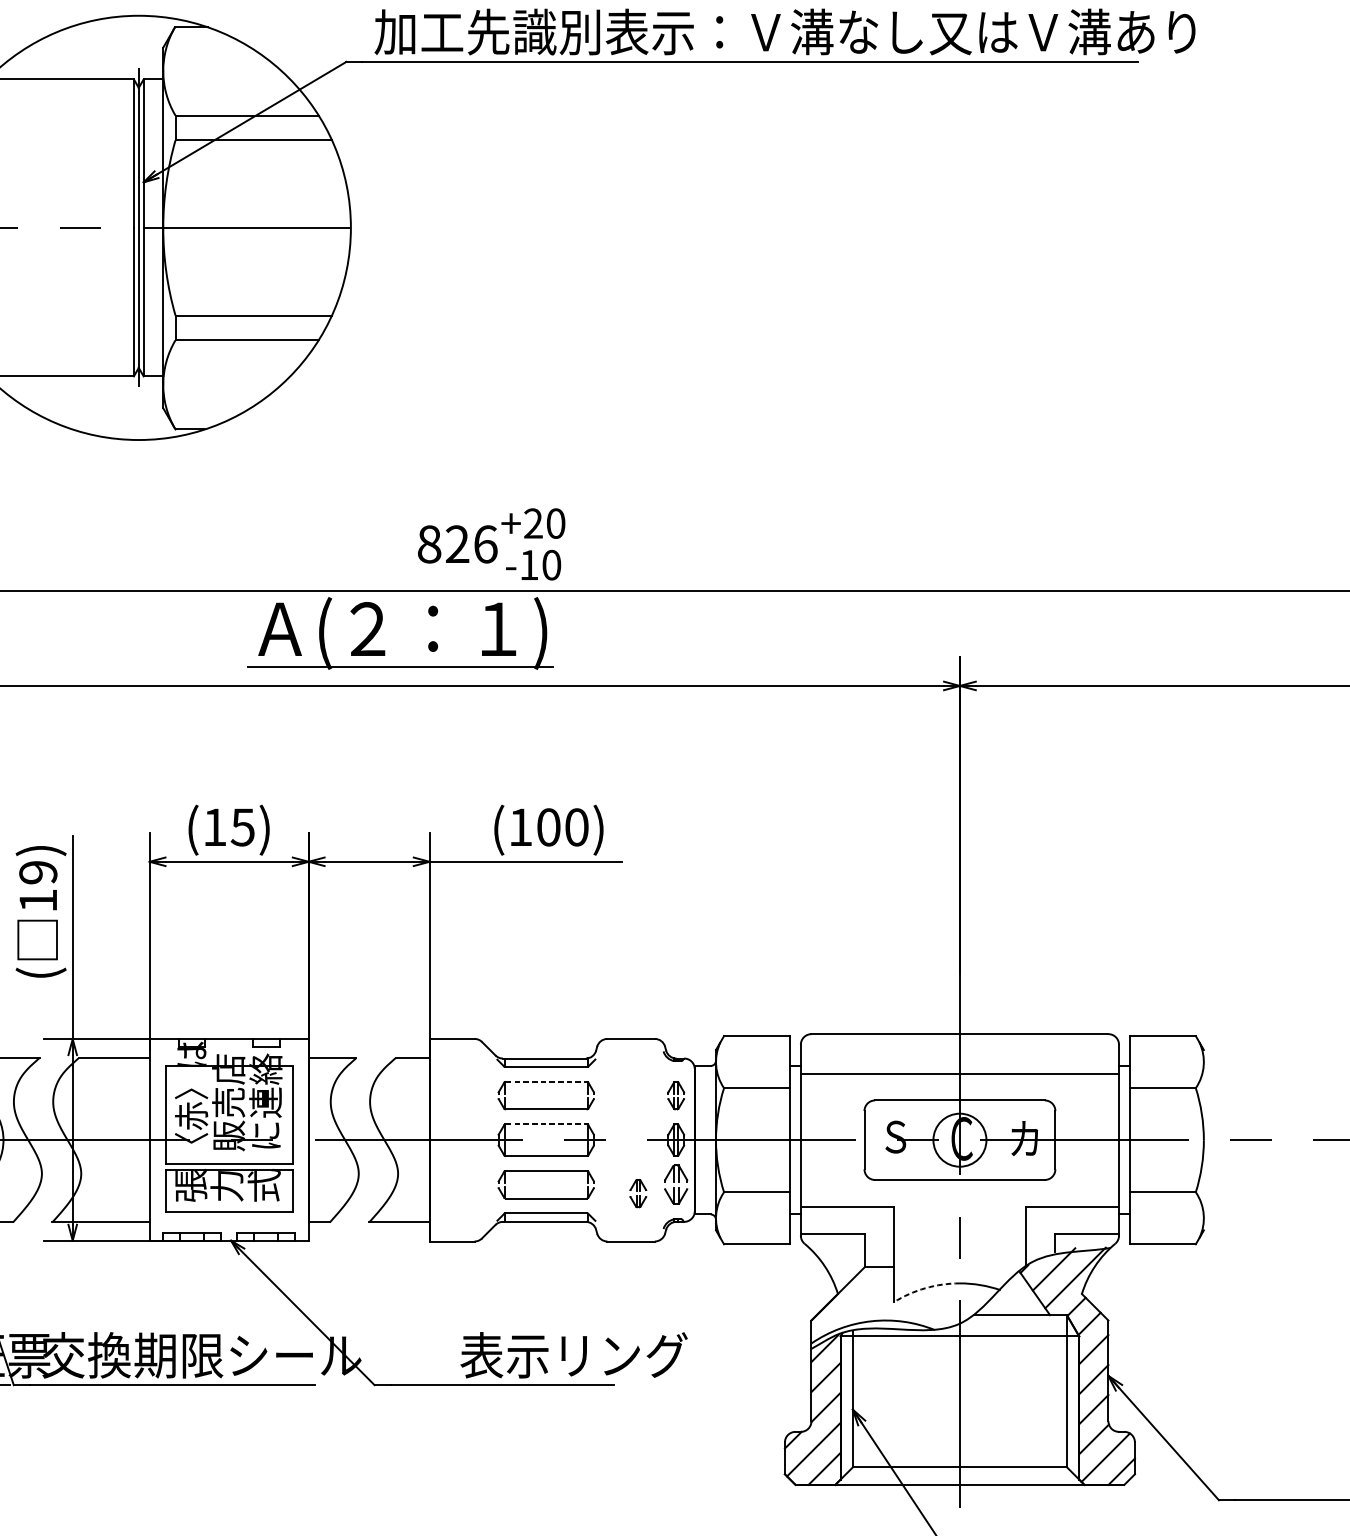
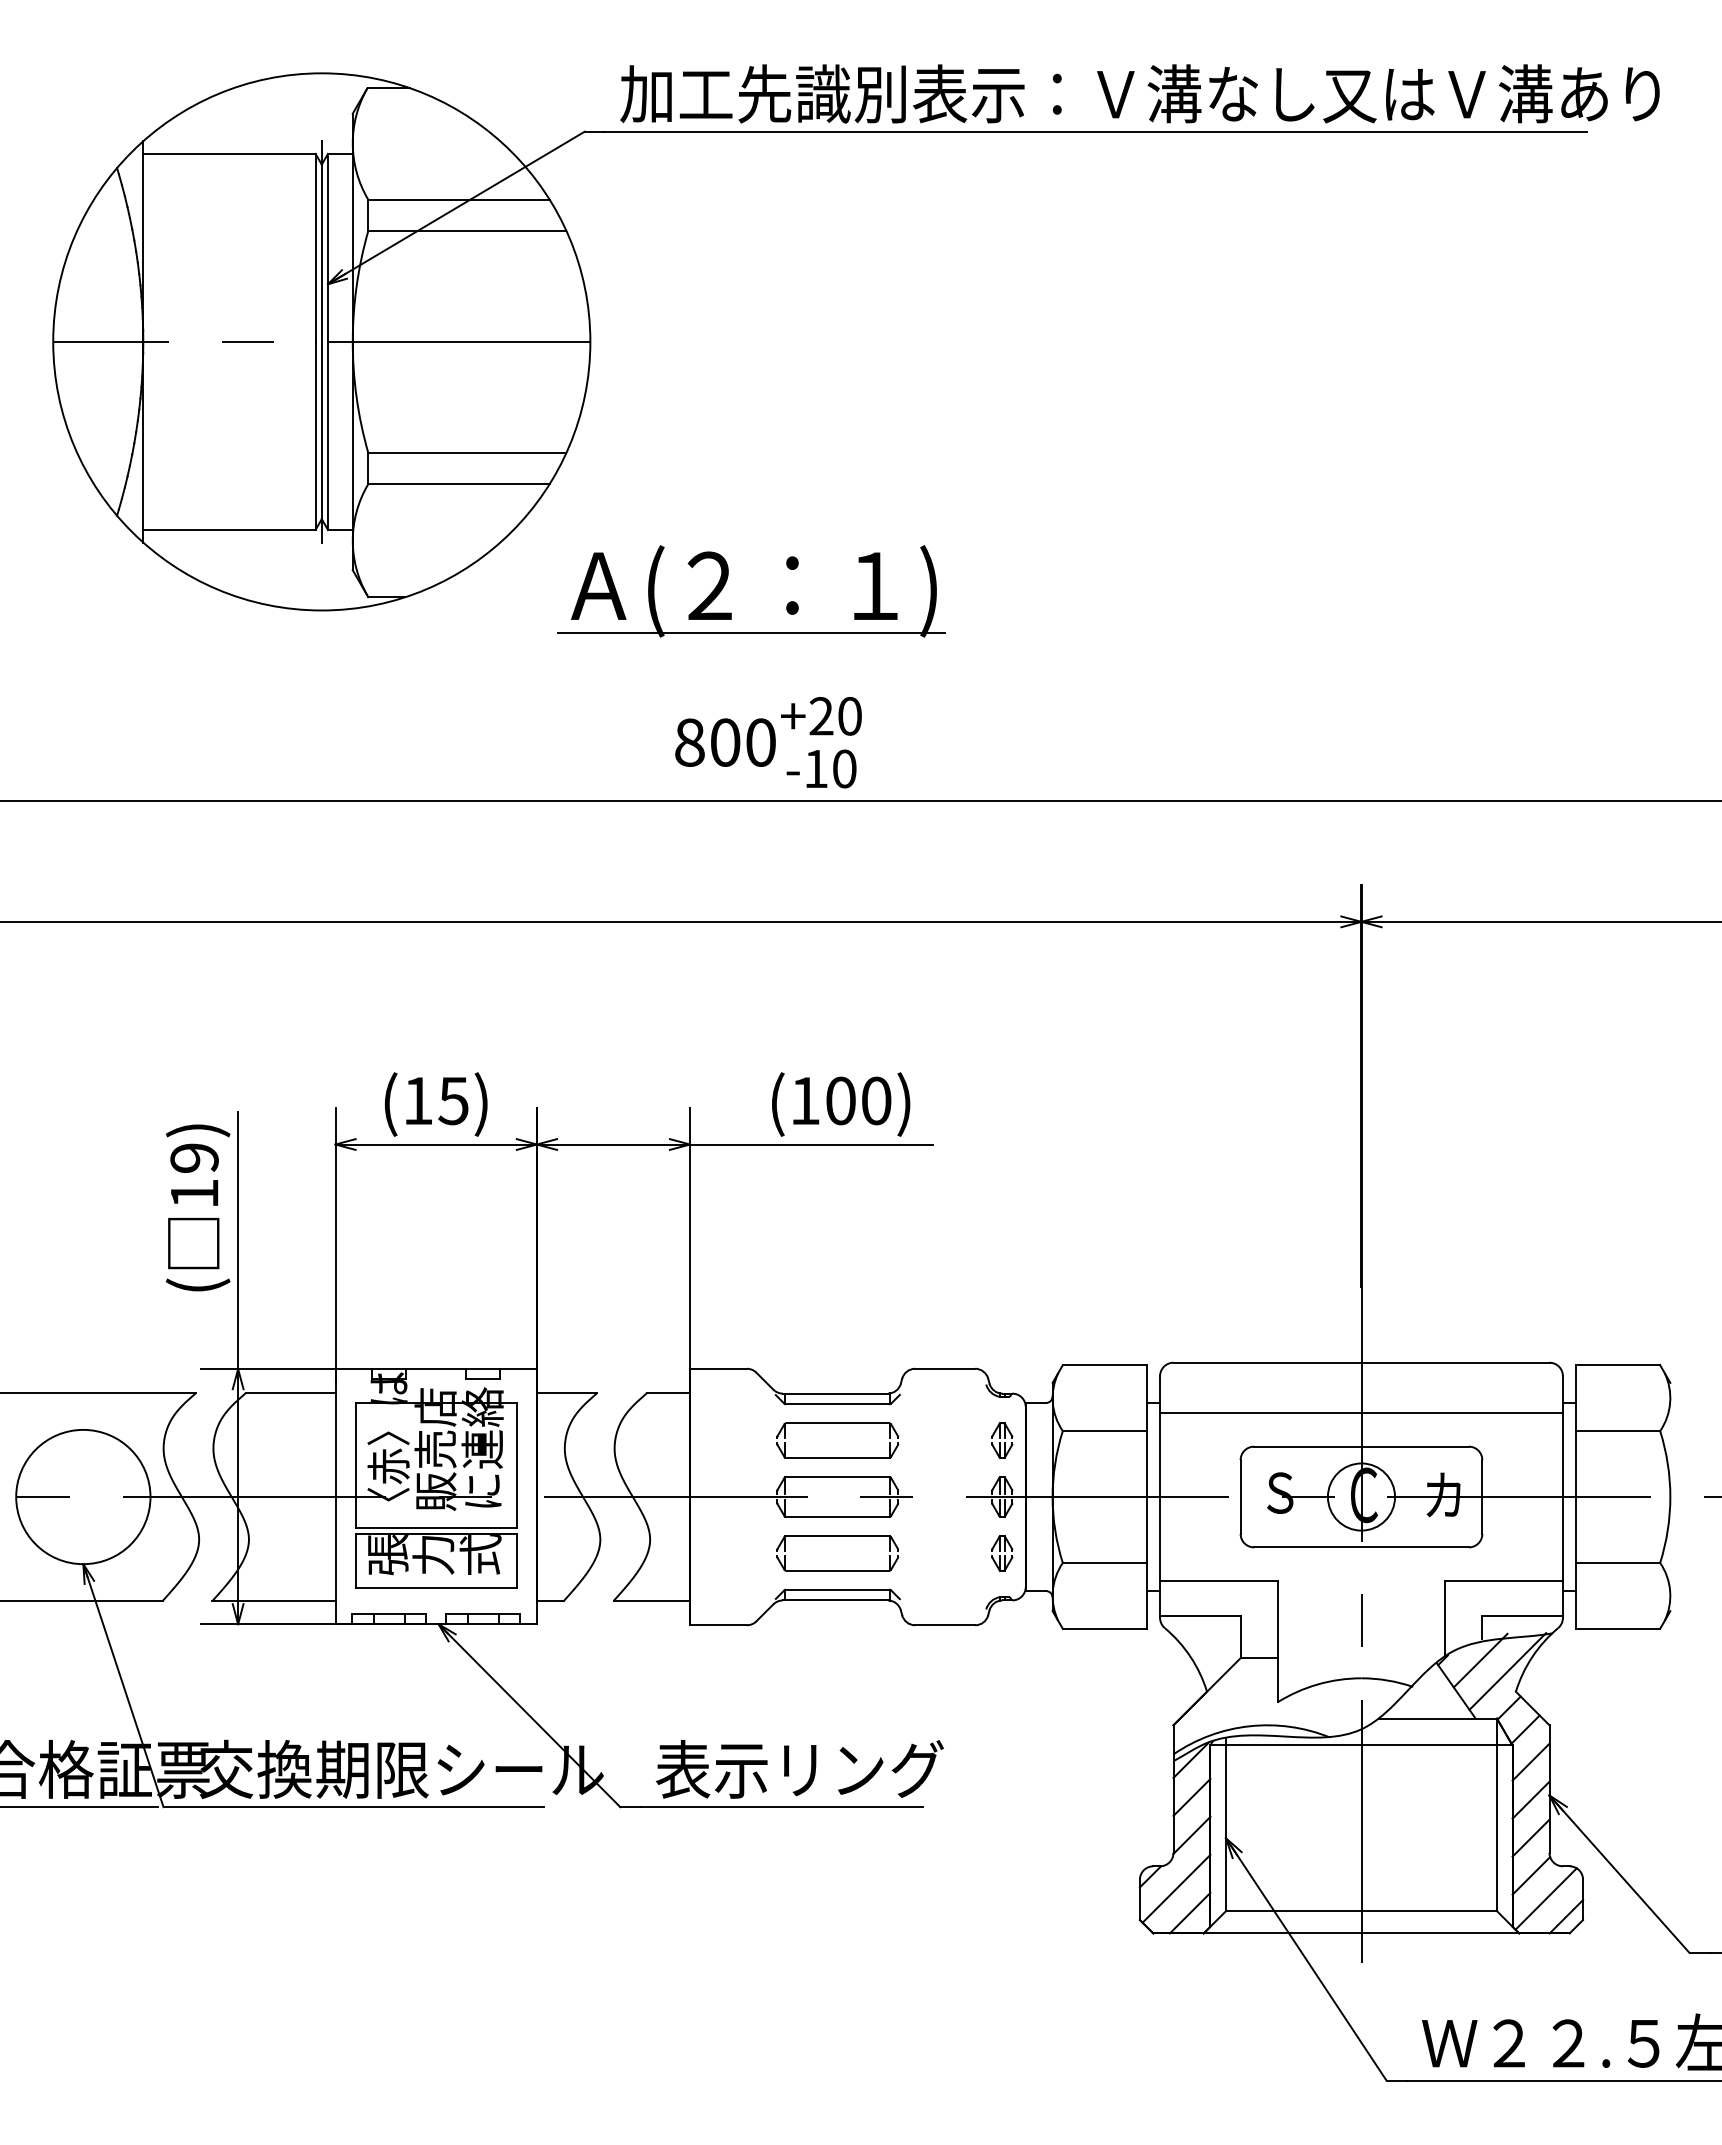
text: (471, 544) -> (743, 742), 826 -> 800
part: (381, 624) -> (727, 580), moved
line: (546, 1082) -> (838, 1423), dashed -> solid
line: (546, 1124) -> (838, 1476), dashed -> solid
part: (676, 1184) -> (1002, 1553), size x0.71
part: (638, 1193) -> (954, 1564), removed
arc: (925, 1288) -> (1317, 1684), dashed -> solid
text: (573, 1355) -> (799, 1769), moved

